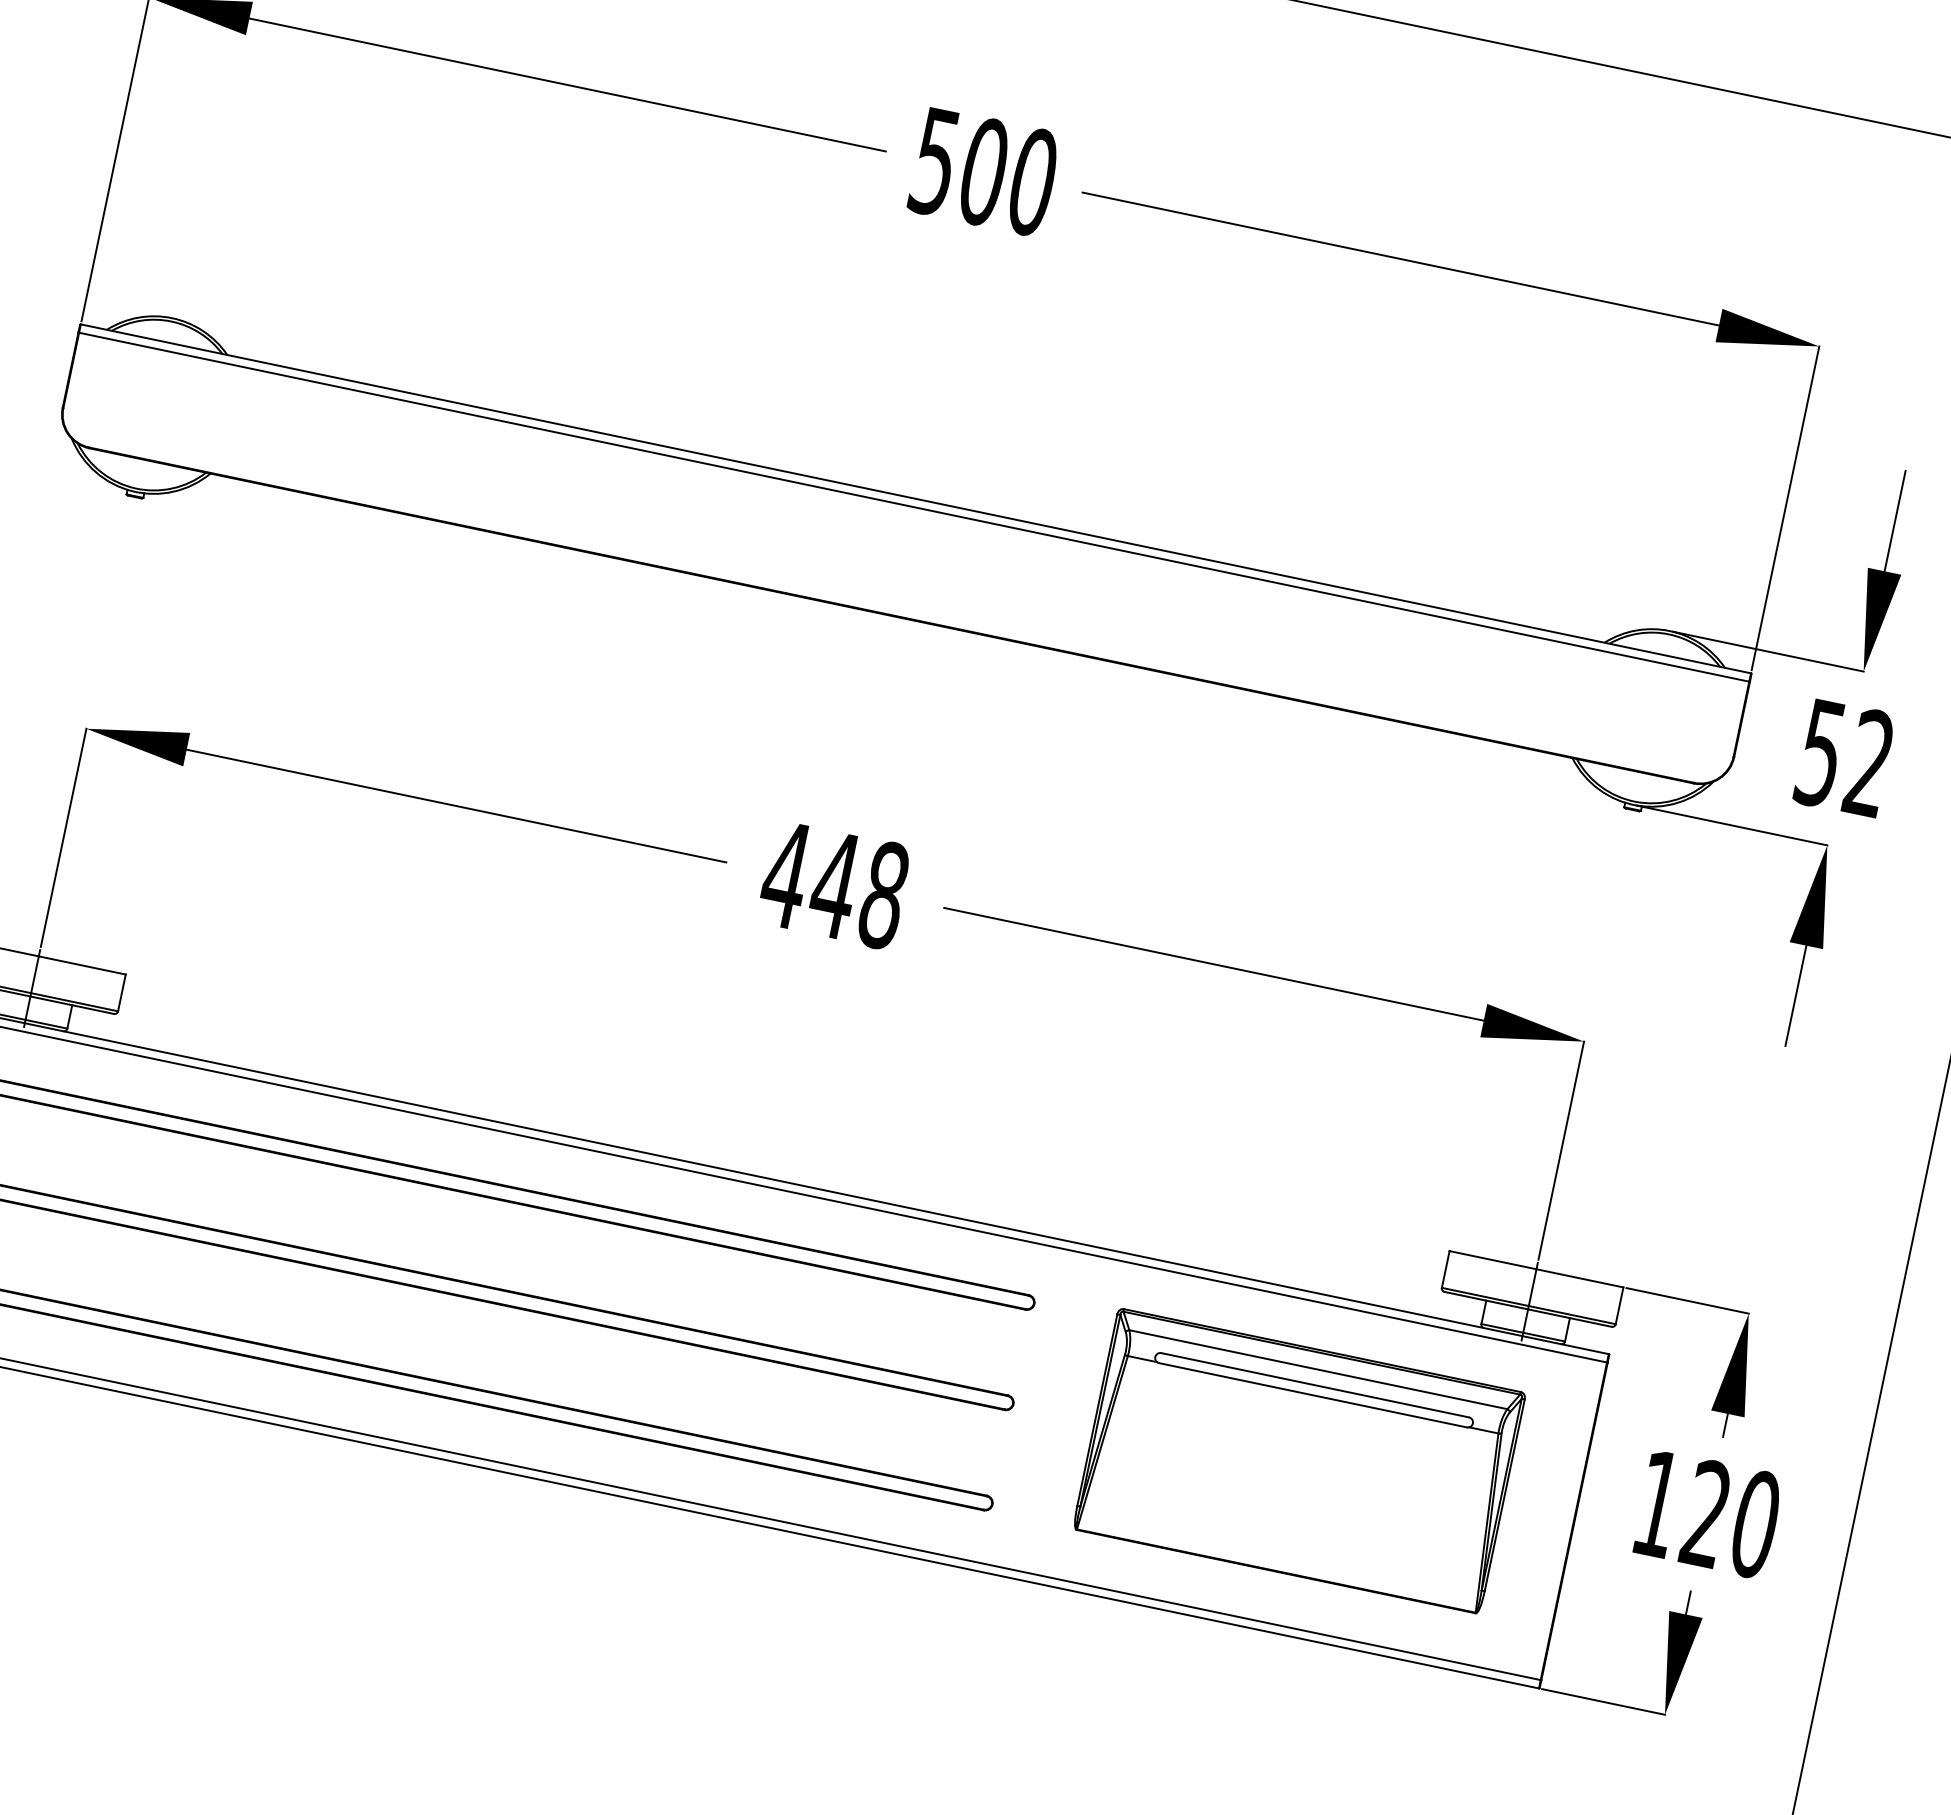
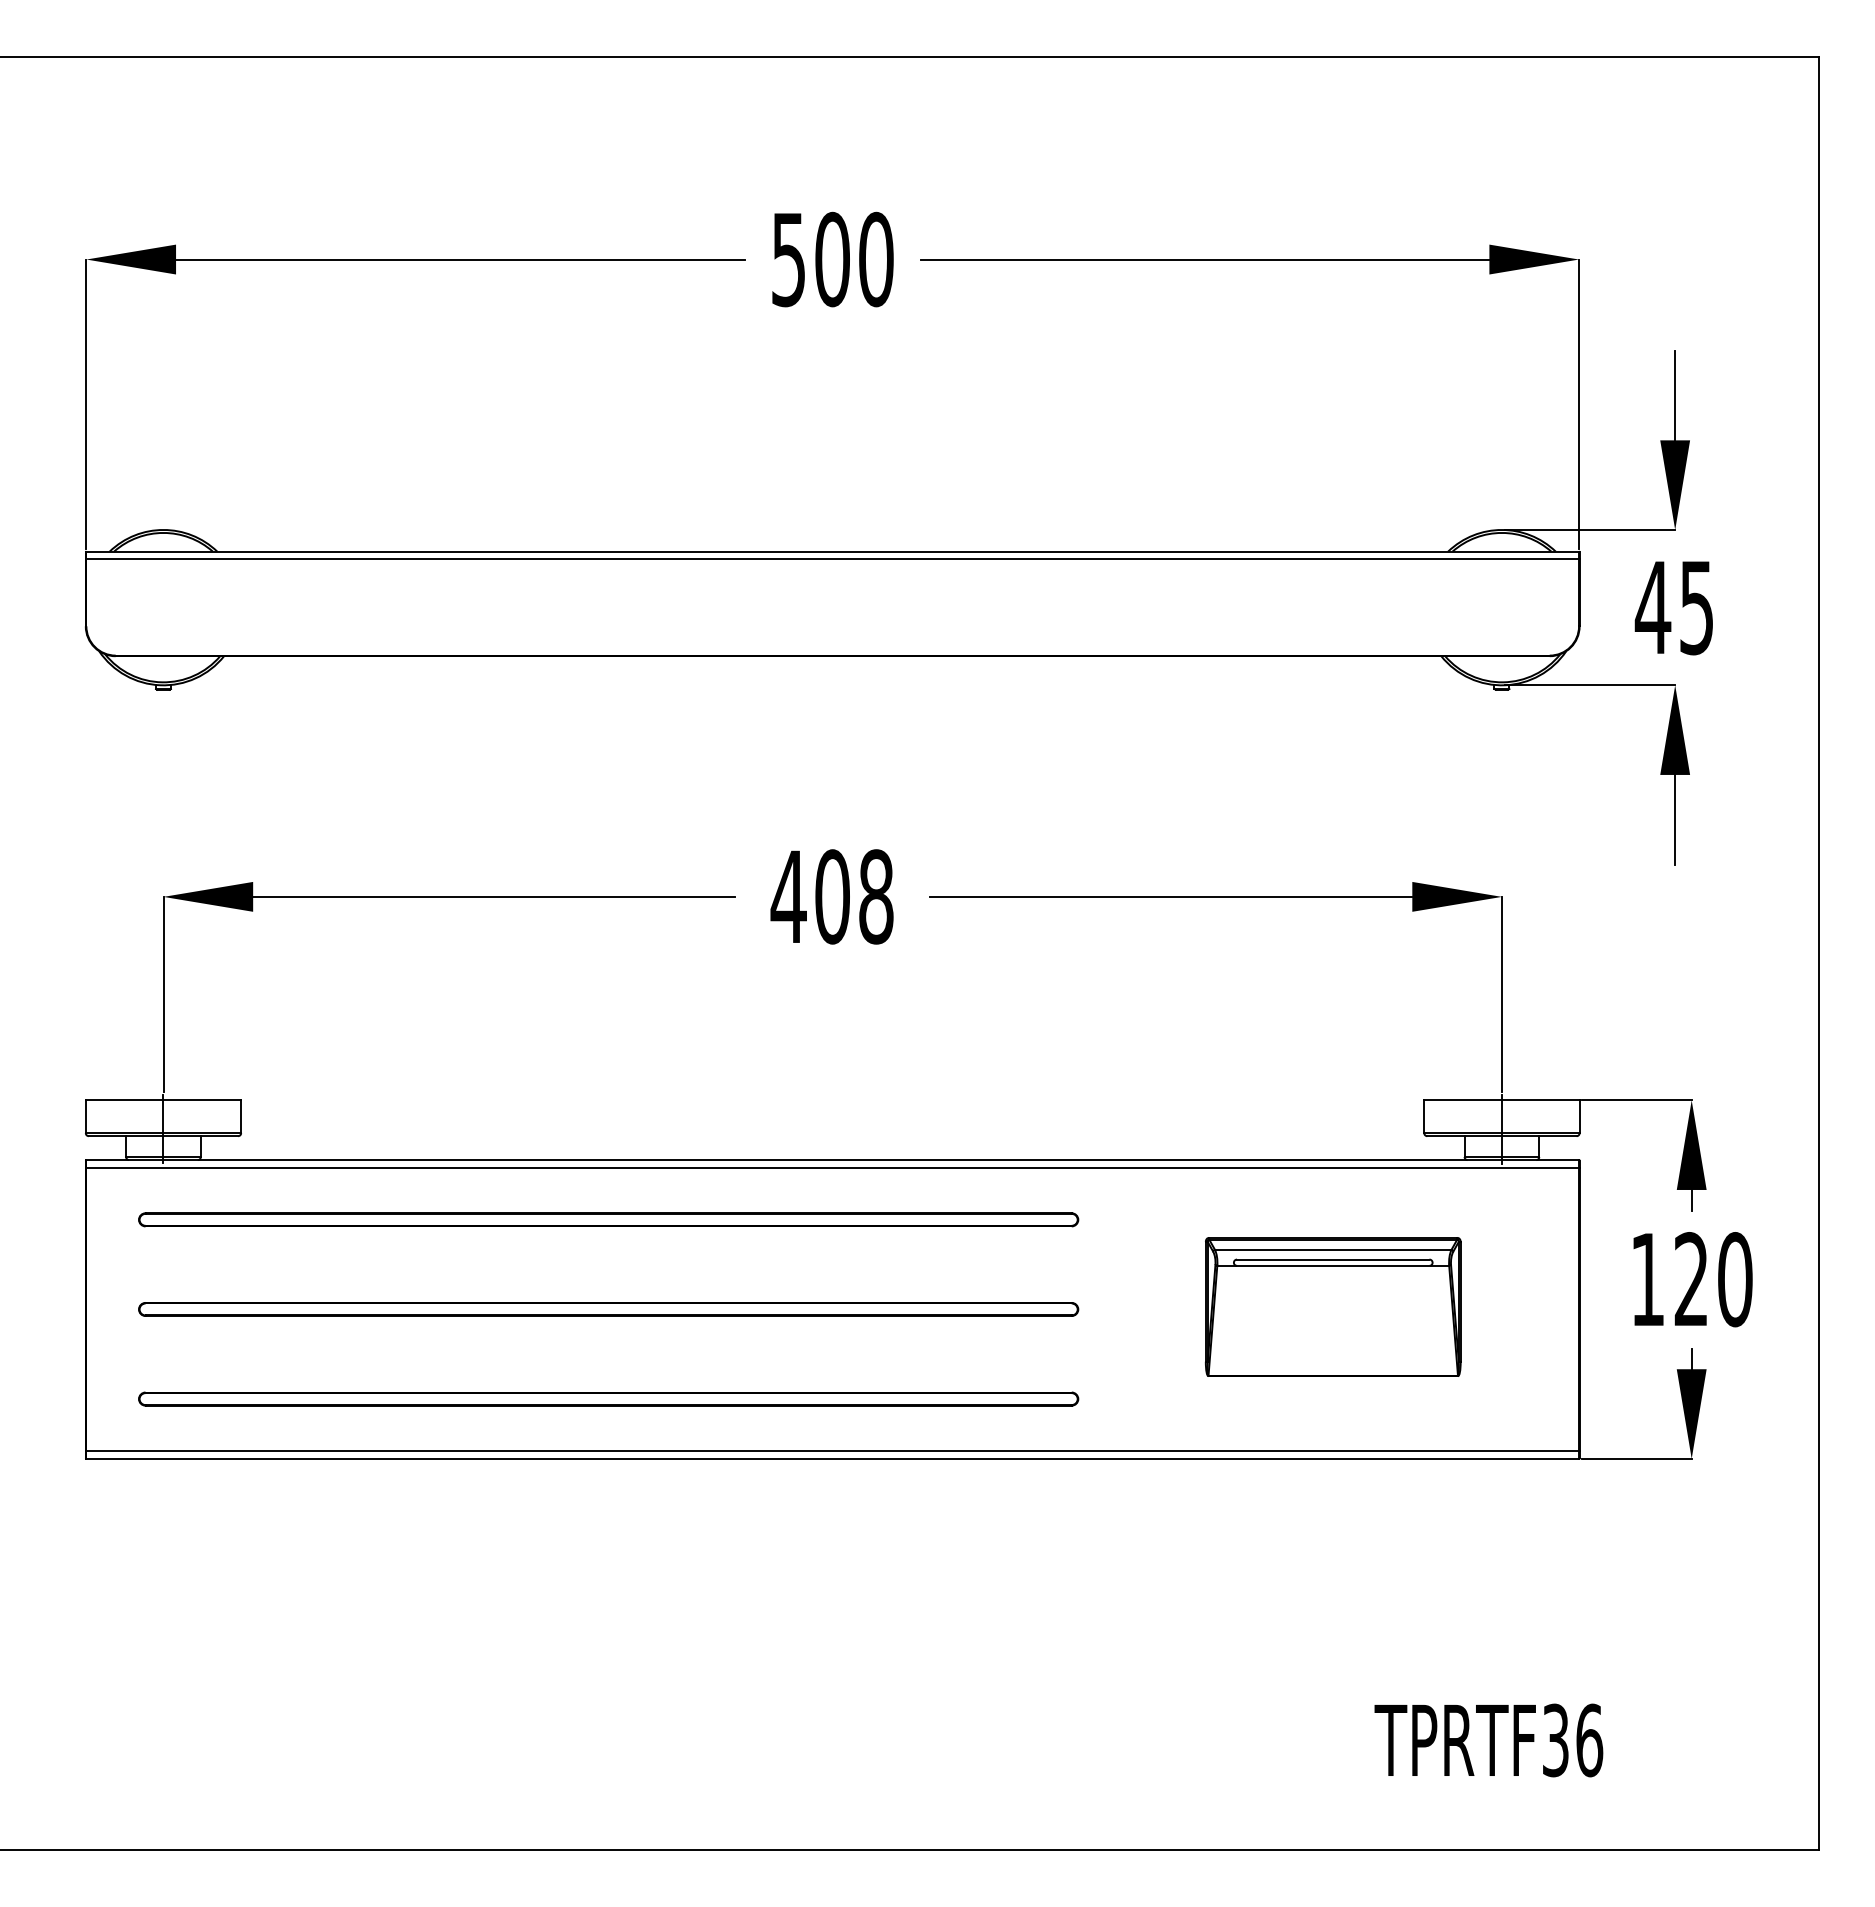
text: (1843, 757) -> (1673, 607), 52 -> 45
text: (835, 884) -> (832, 896), 448 -> 408
part: (1299, 1460) -> (1333, 1306), size x0.7

